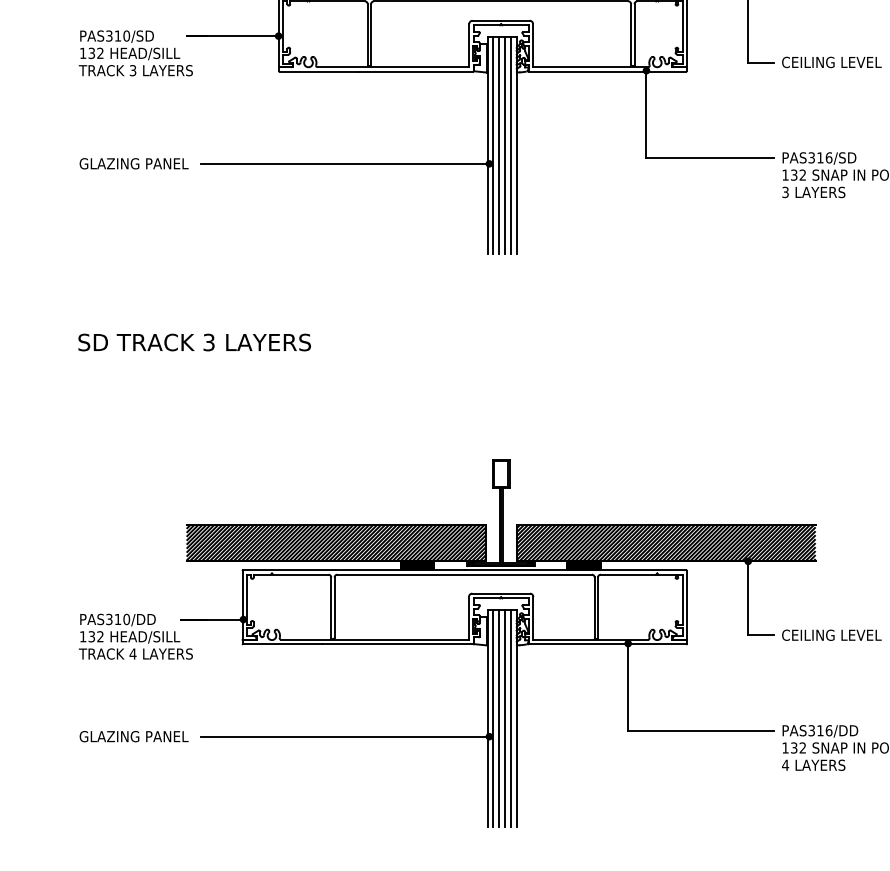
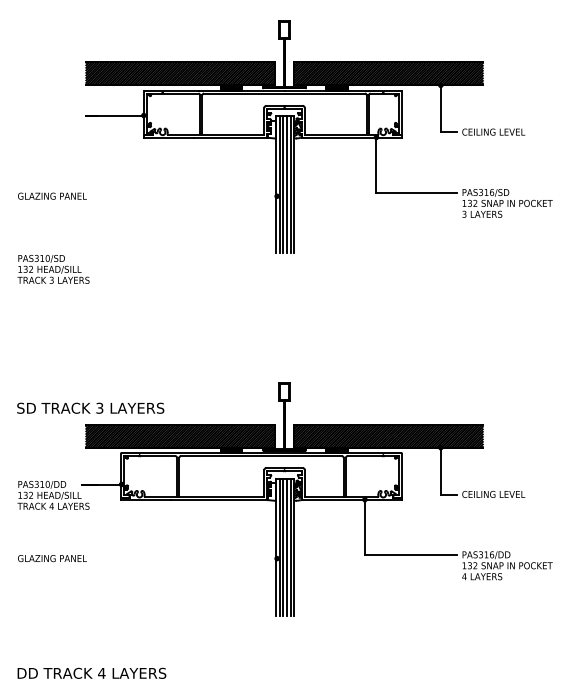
text: (135, 53) -> (53, 269), moved
line: (344, 164) -> (185, 196), removed
text: (194, 341) -> (90, 407), moved
line: (344, 736) -> (185, 558), removed

